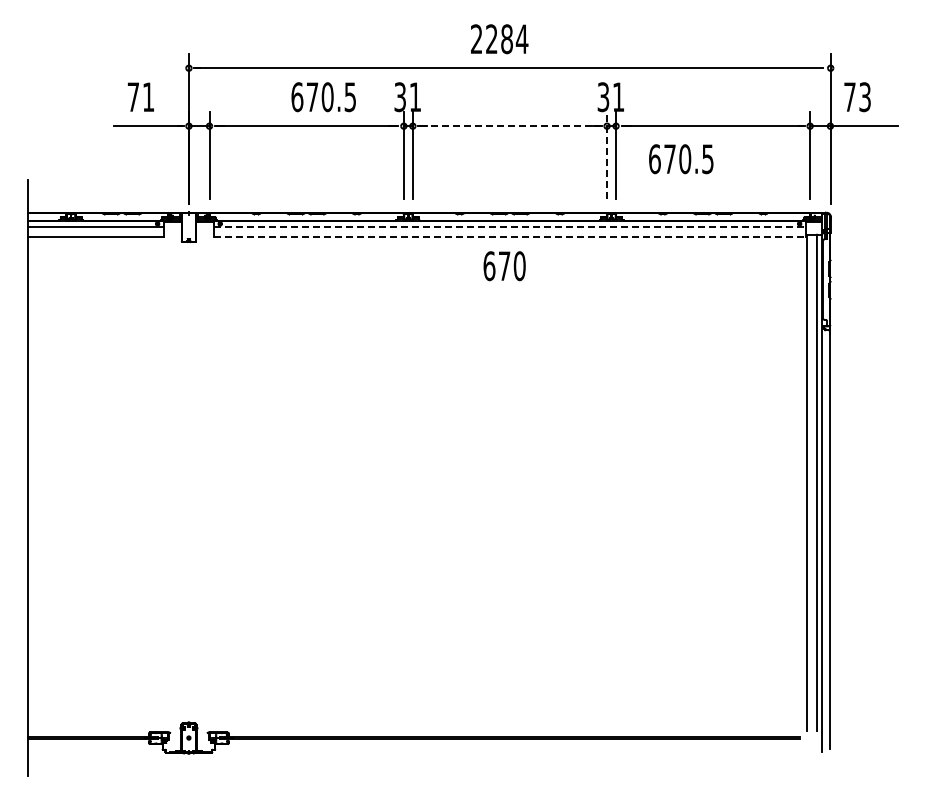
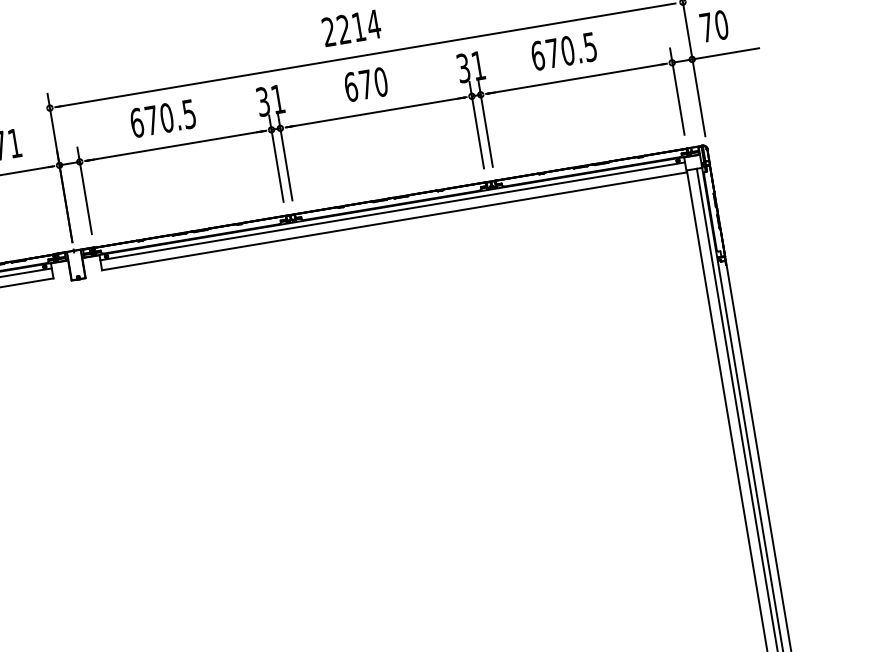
text: (506, 39) -> (358, 27), 2284 -> 2214
text: (323, 97) -> (162, 118), moved
text: (865, 97) -> (722, 25), 73 -> 70
line: (509, 126) -> (375, 112), dashed -> solid
line: (607, 155) -> (477, 125), dashed -> solid
text: (681, 159) -> (564, 51), moved
line: (510, 226) -> (393, 211), dashed -> solid
line: (510, 236) -> (394, 221), dashed -> solid
text: (504, 266) -> (366, 84), moved

